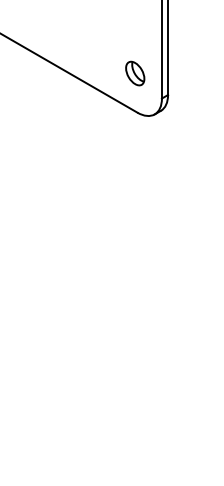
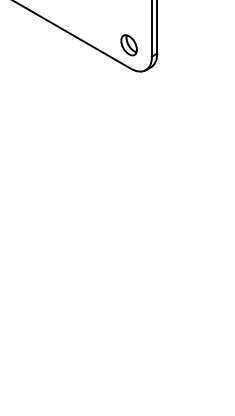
part: (134, 73) -> (128, 45), moved

